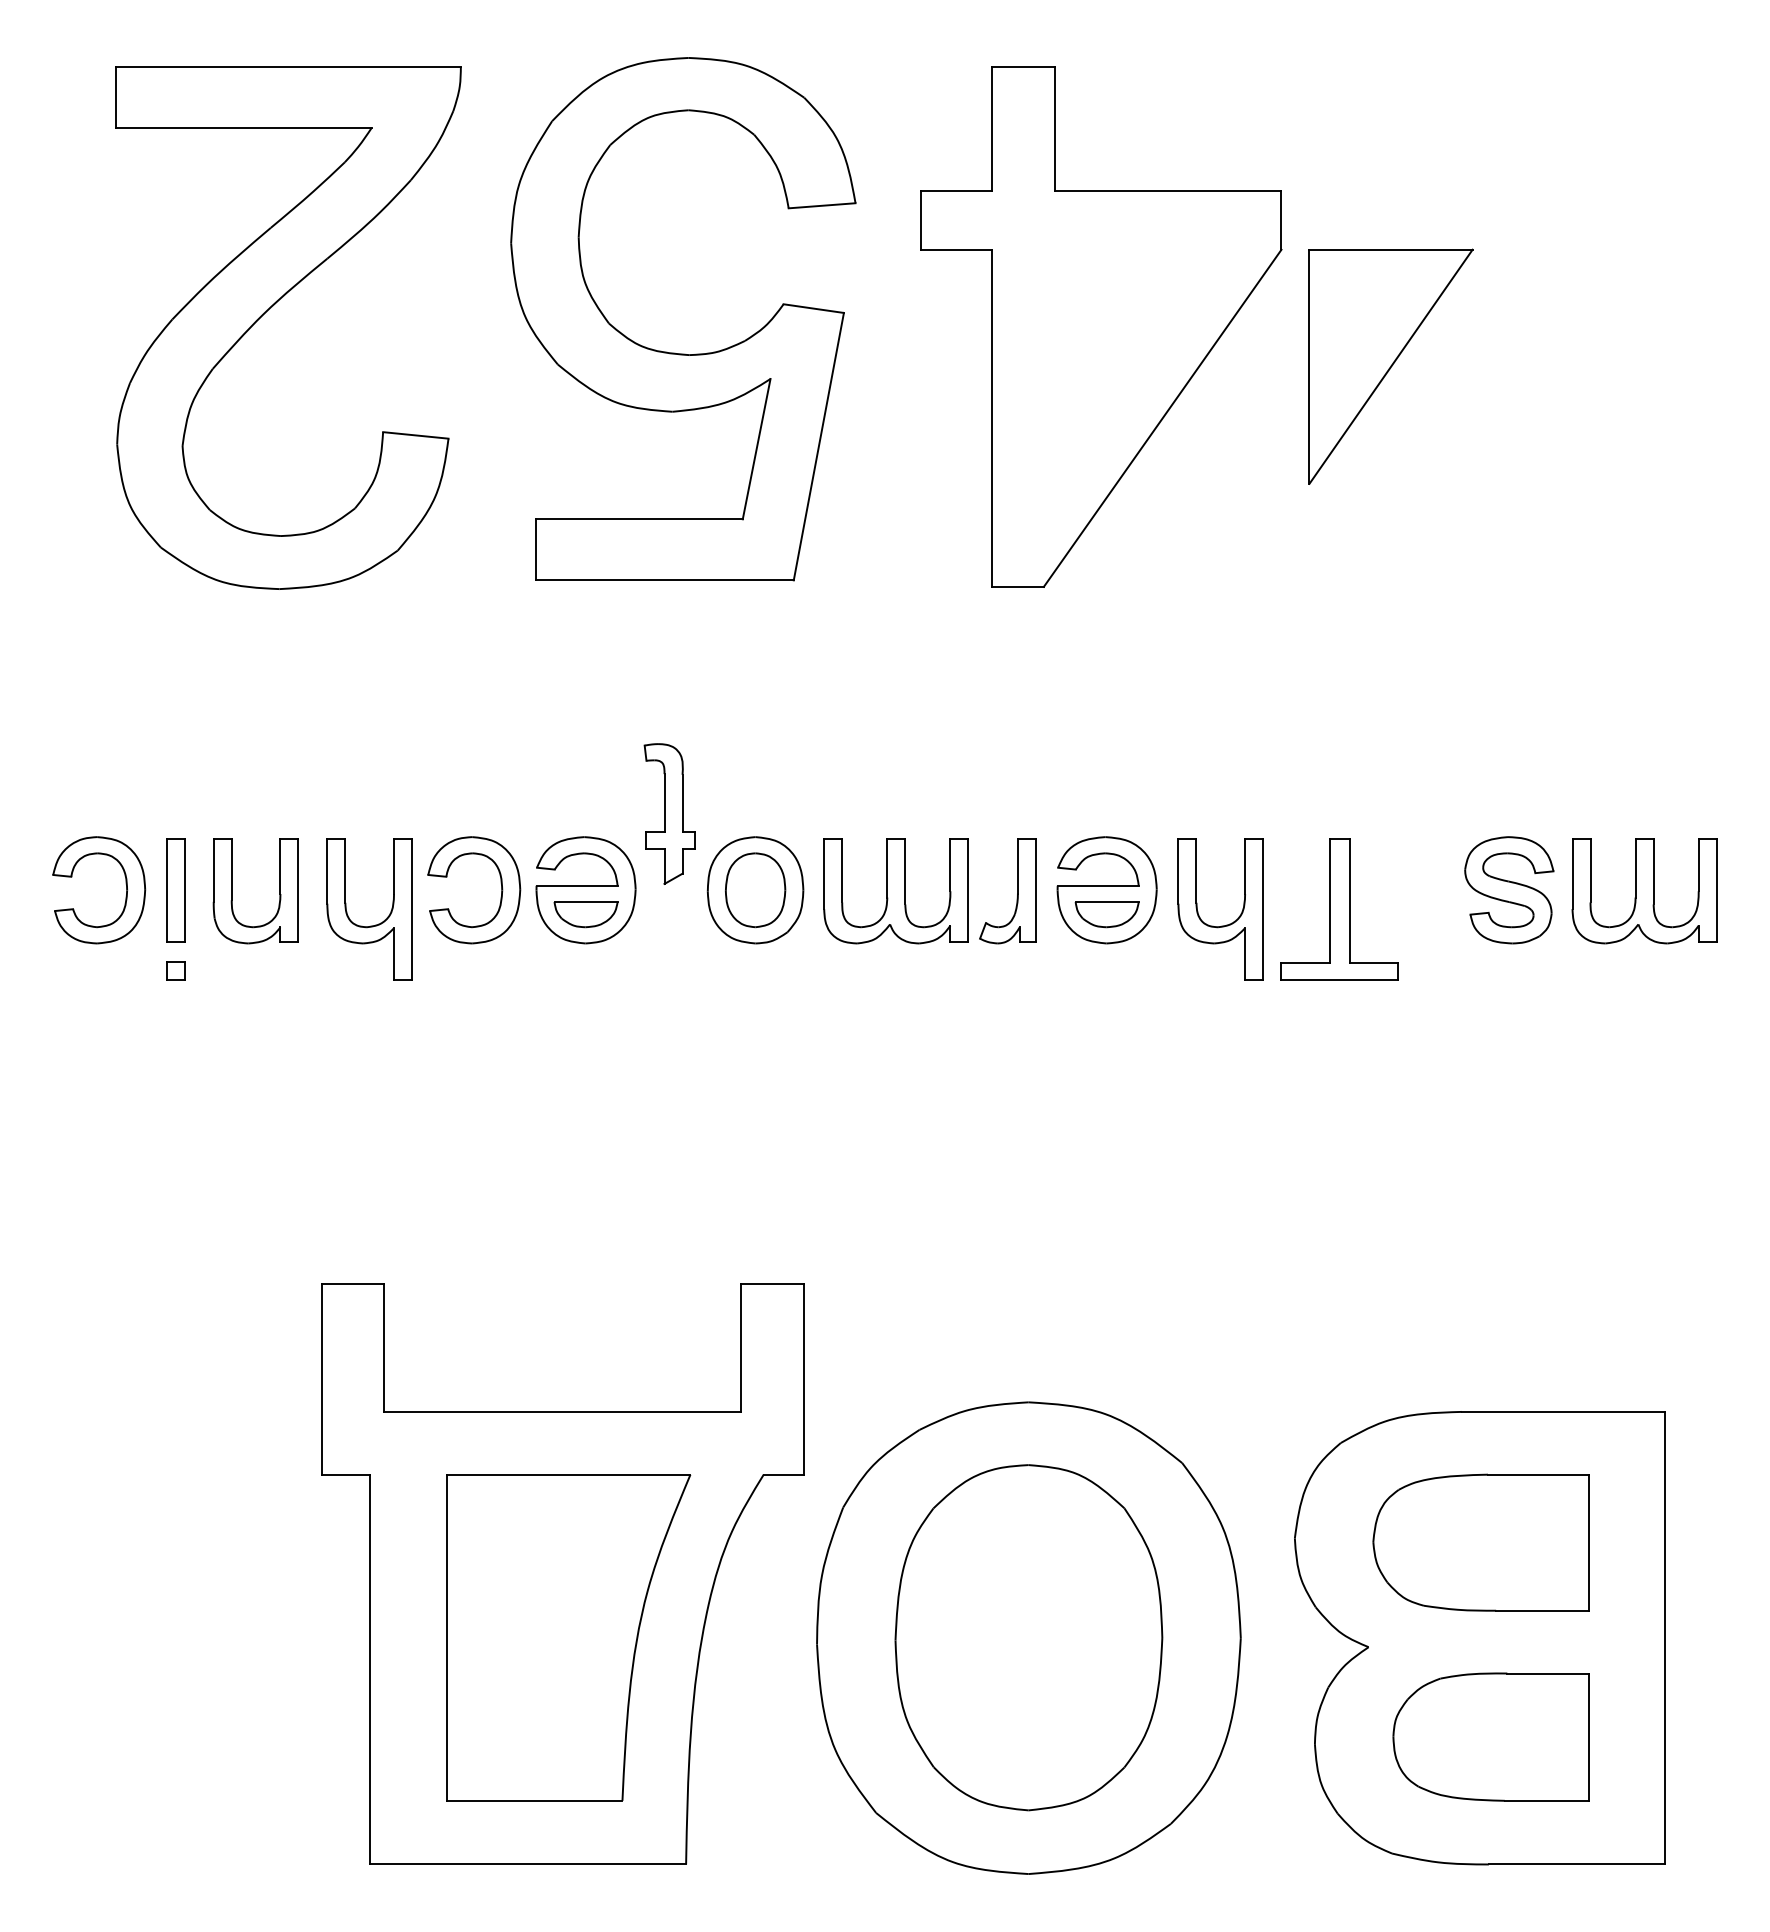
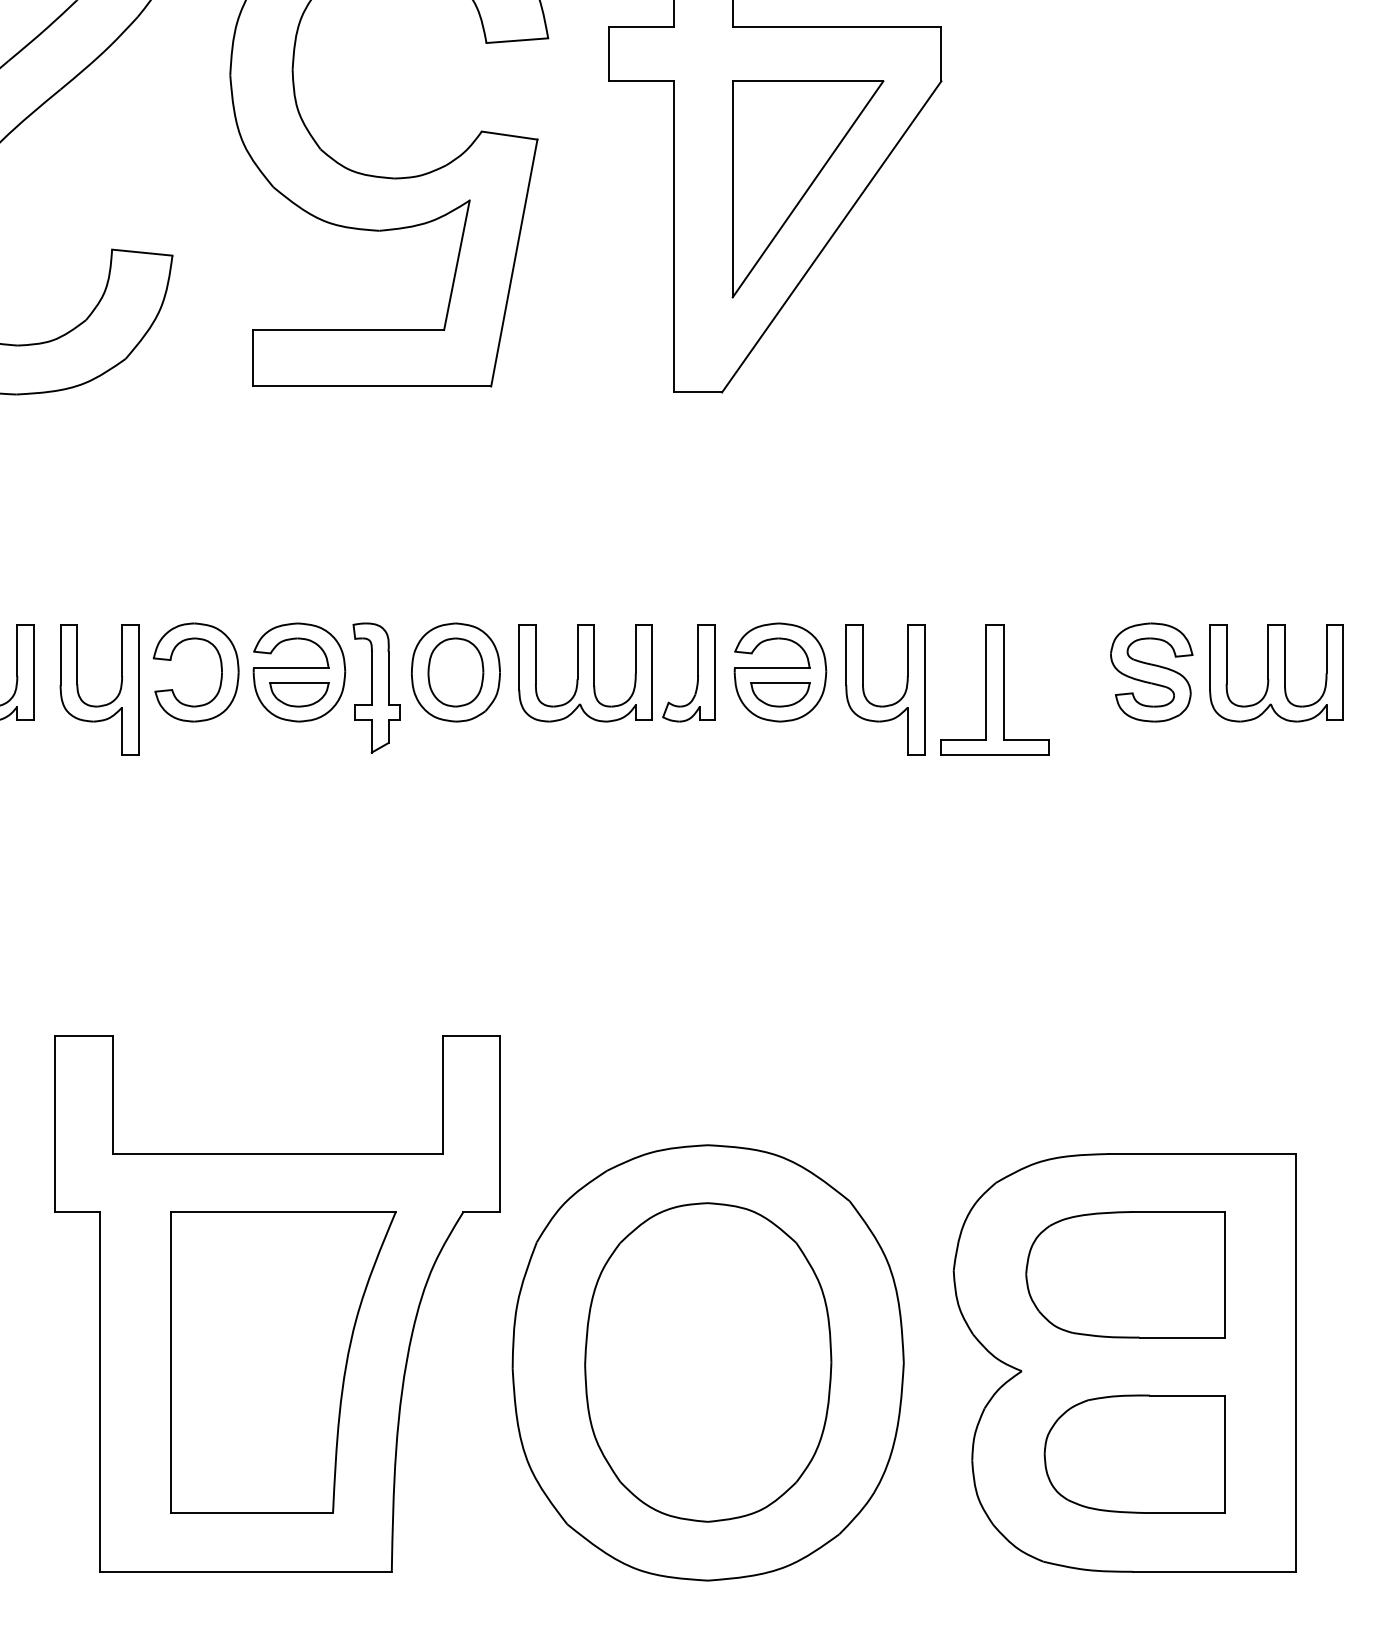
part: (1390, 366) -> (807, 189), moved
part: (669, 813) -> (376, 687), moved

